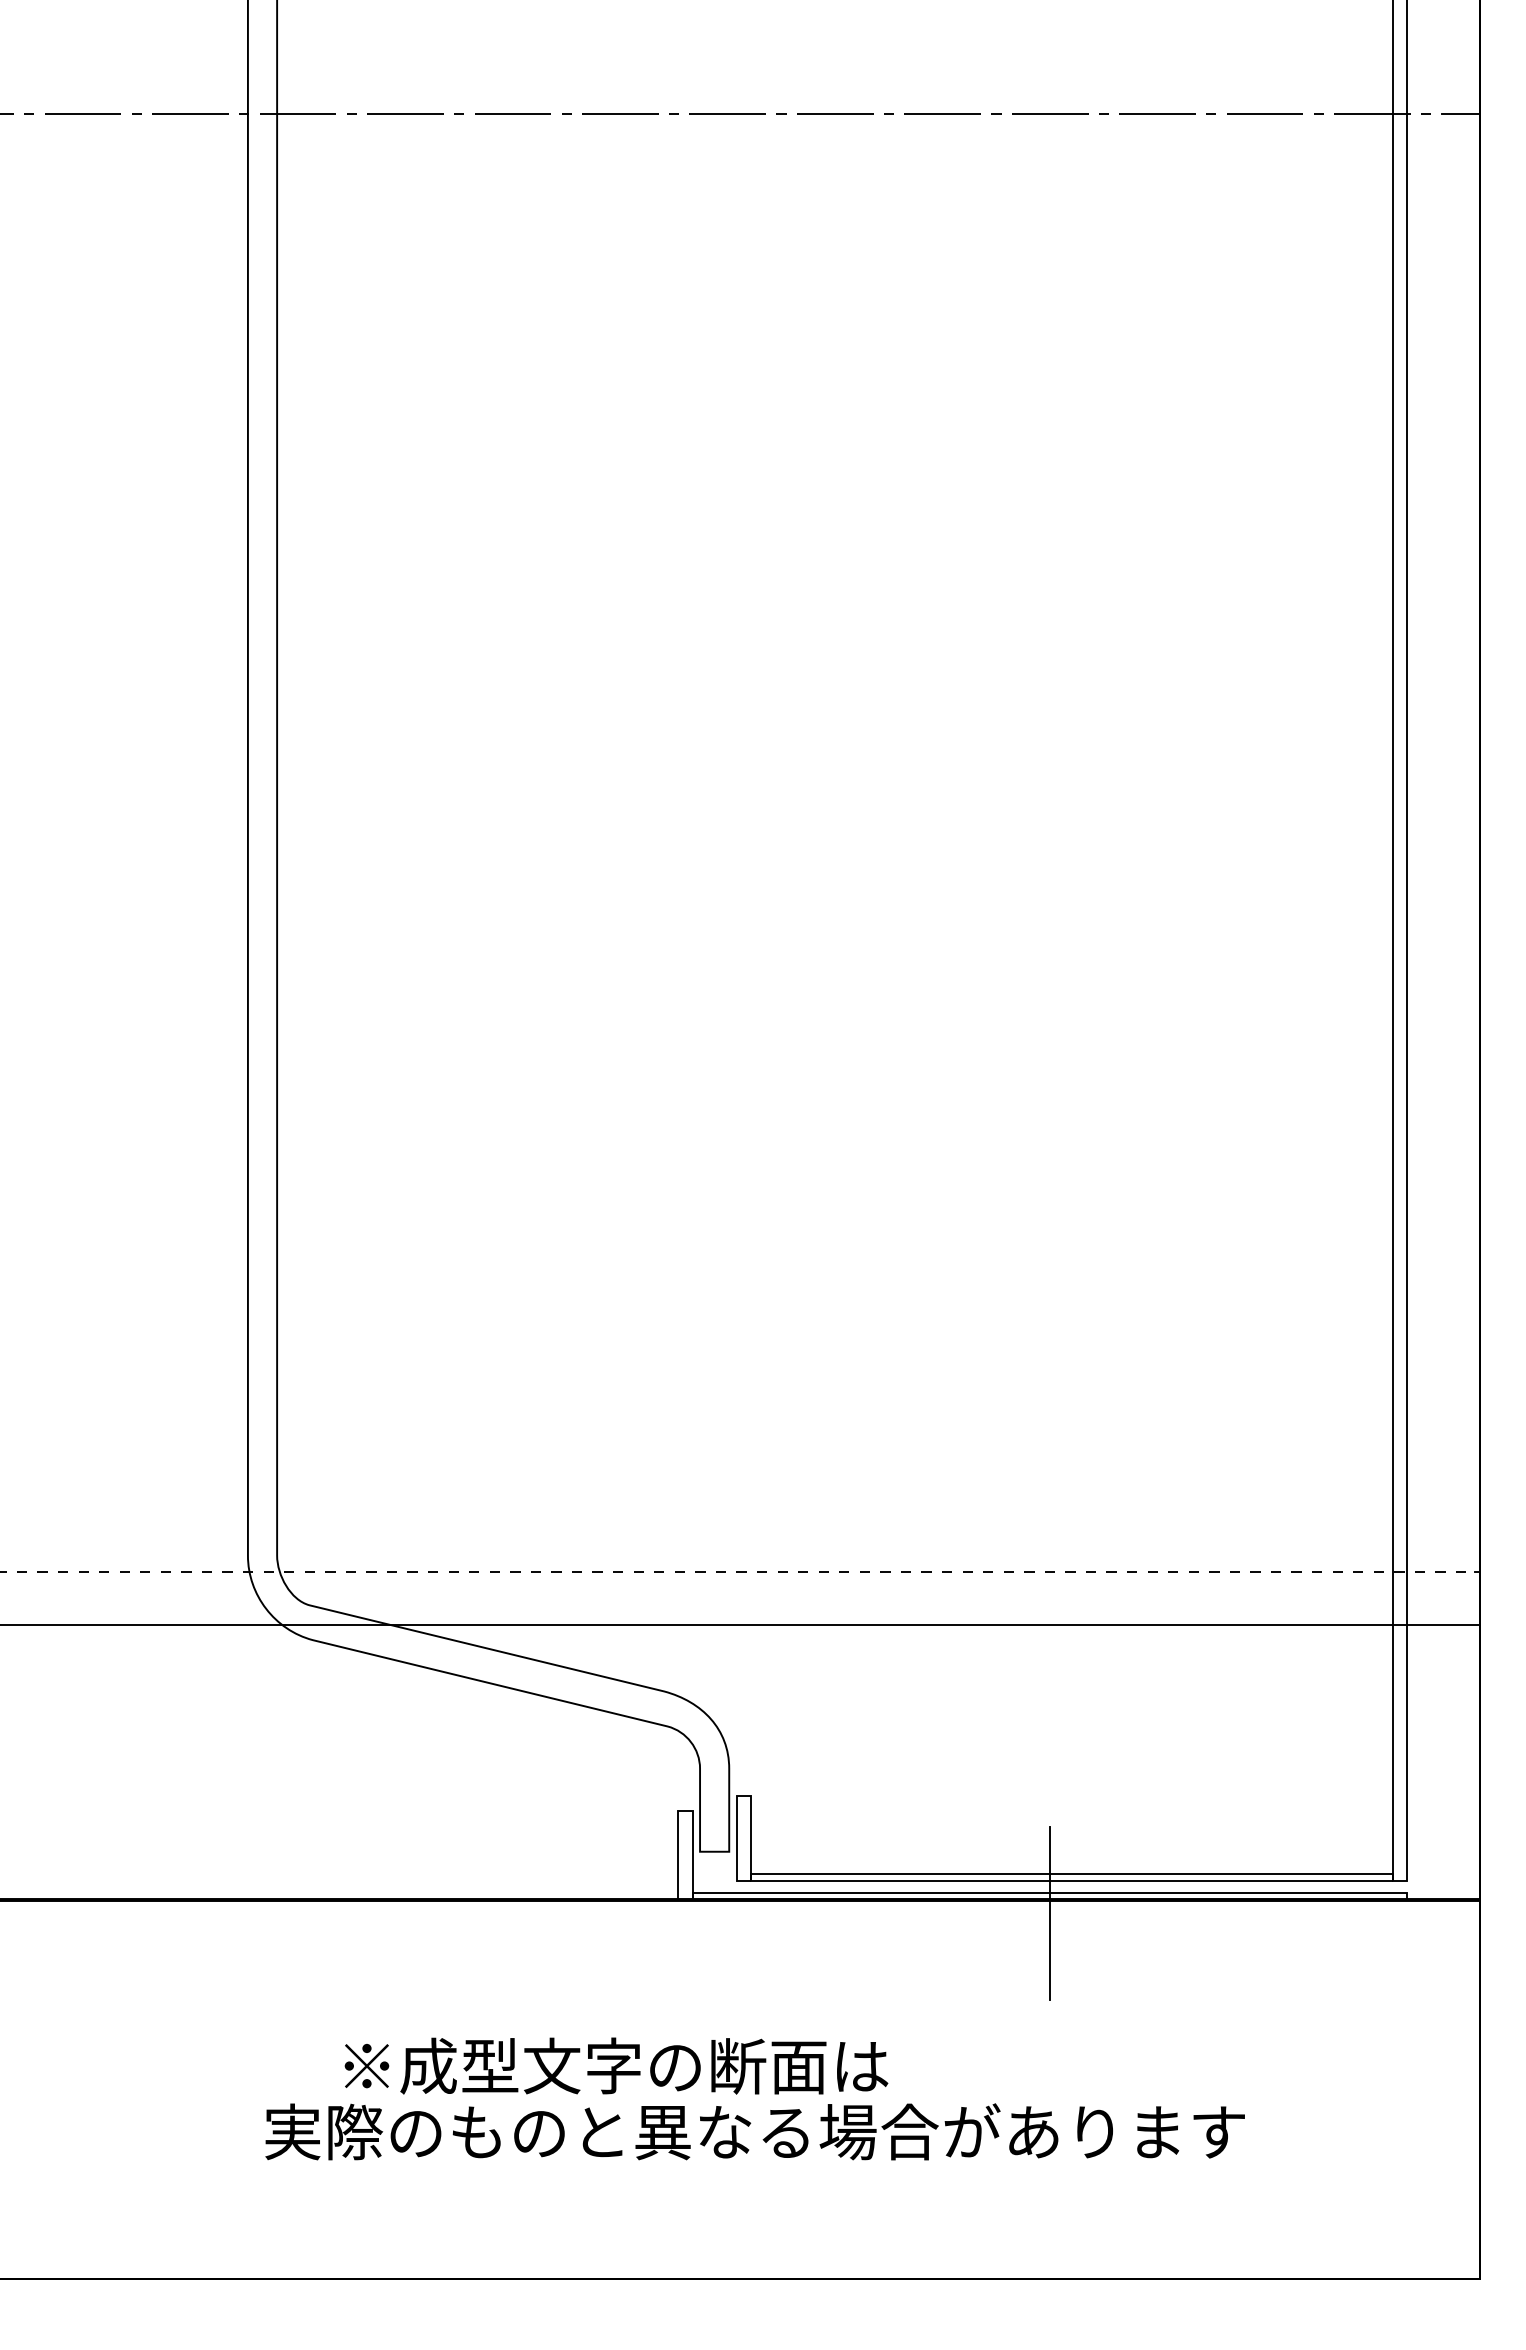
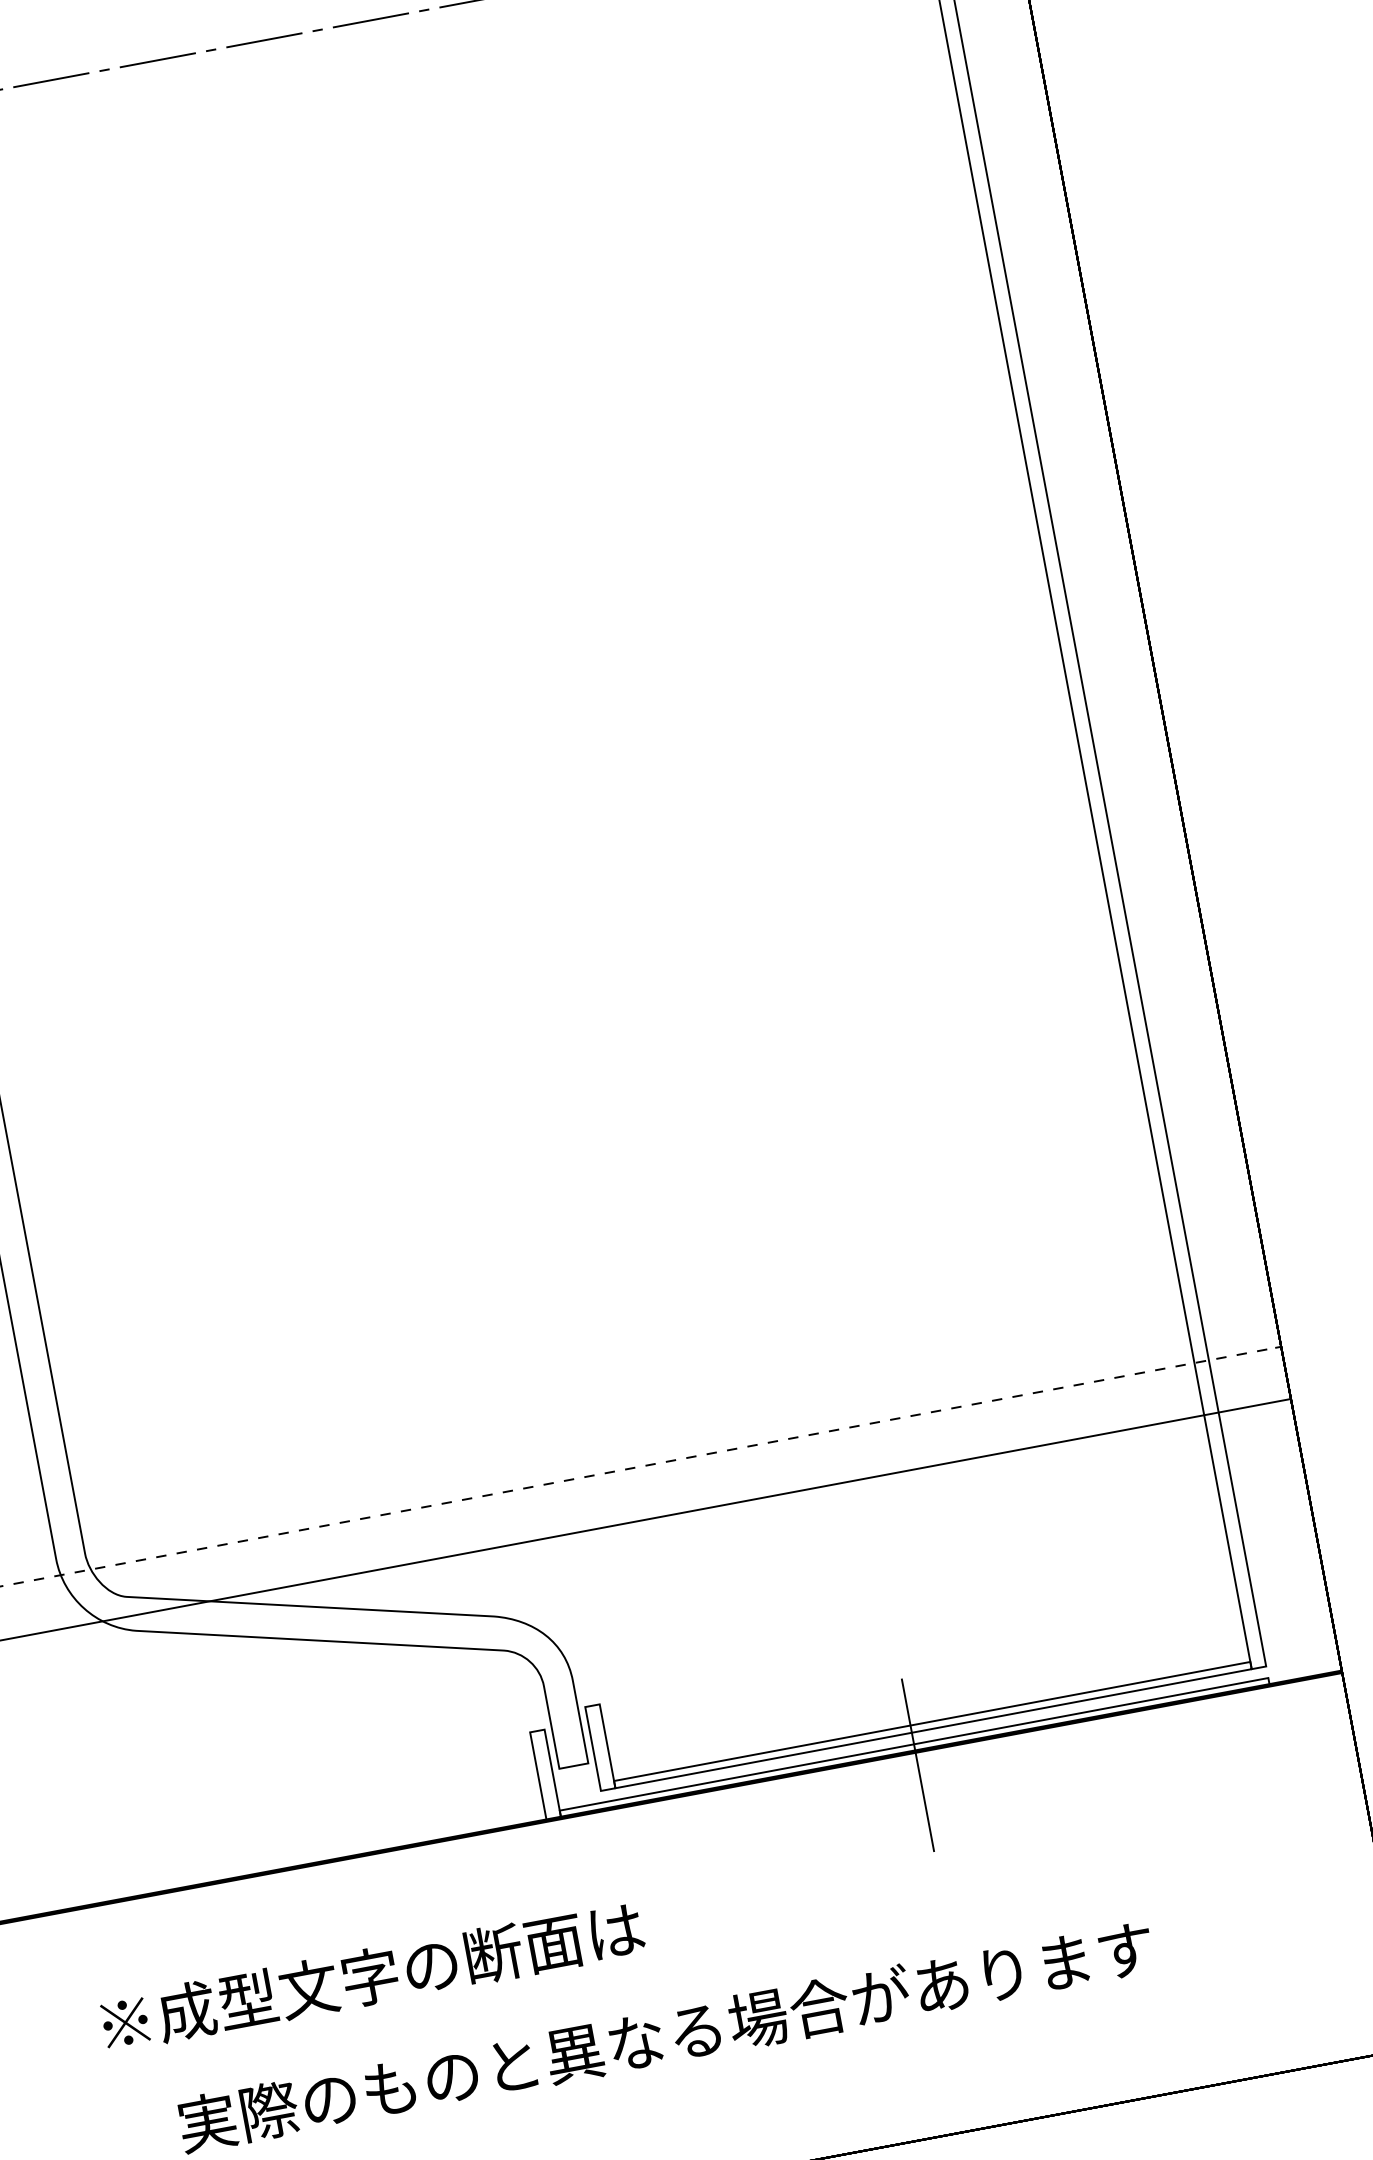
text: (616, 2065) -> (372, 1975), moved

